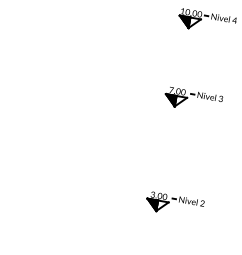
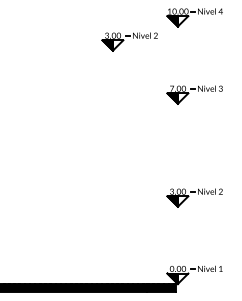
part: (136, 34) -> (129, 41), added

